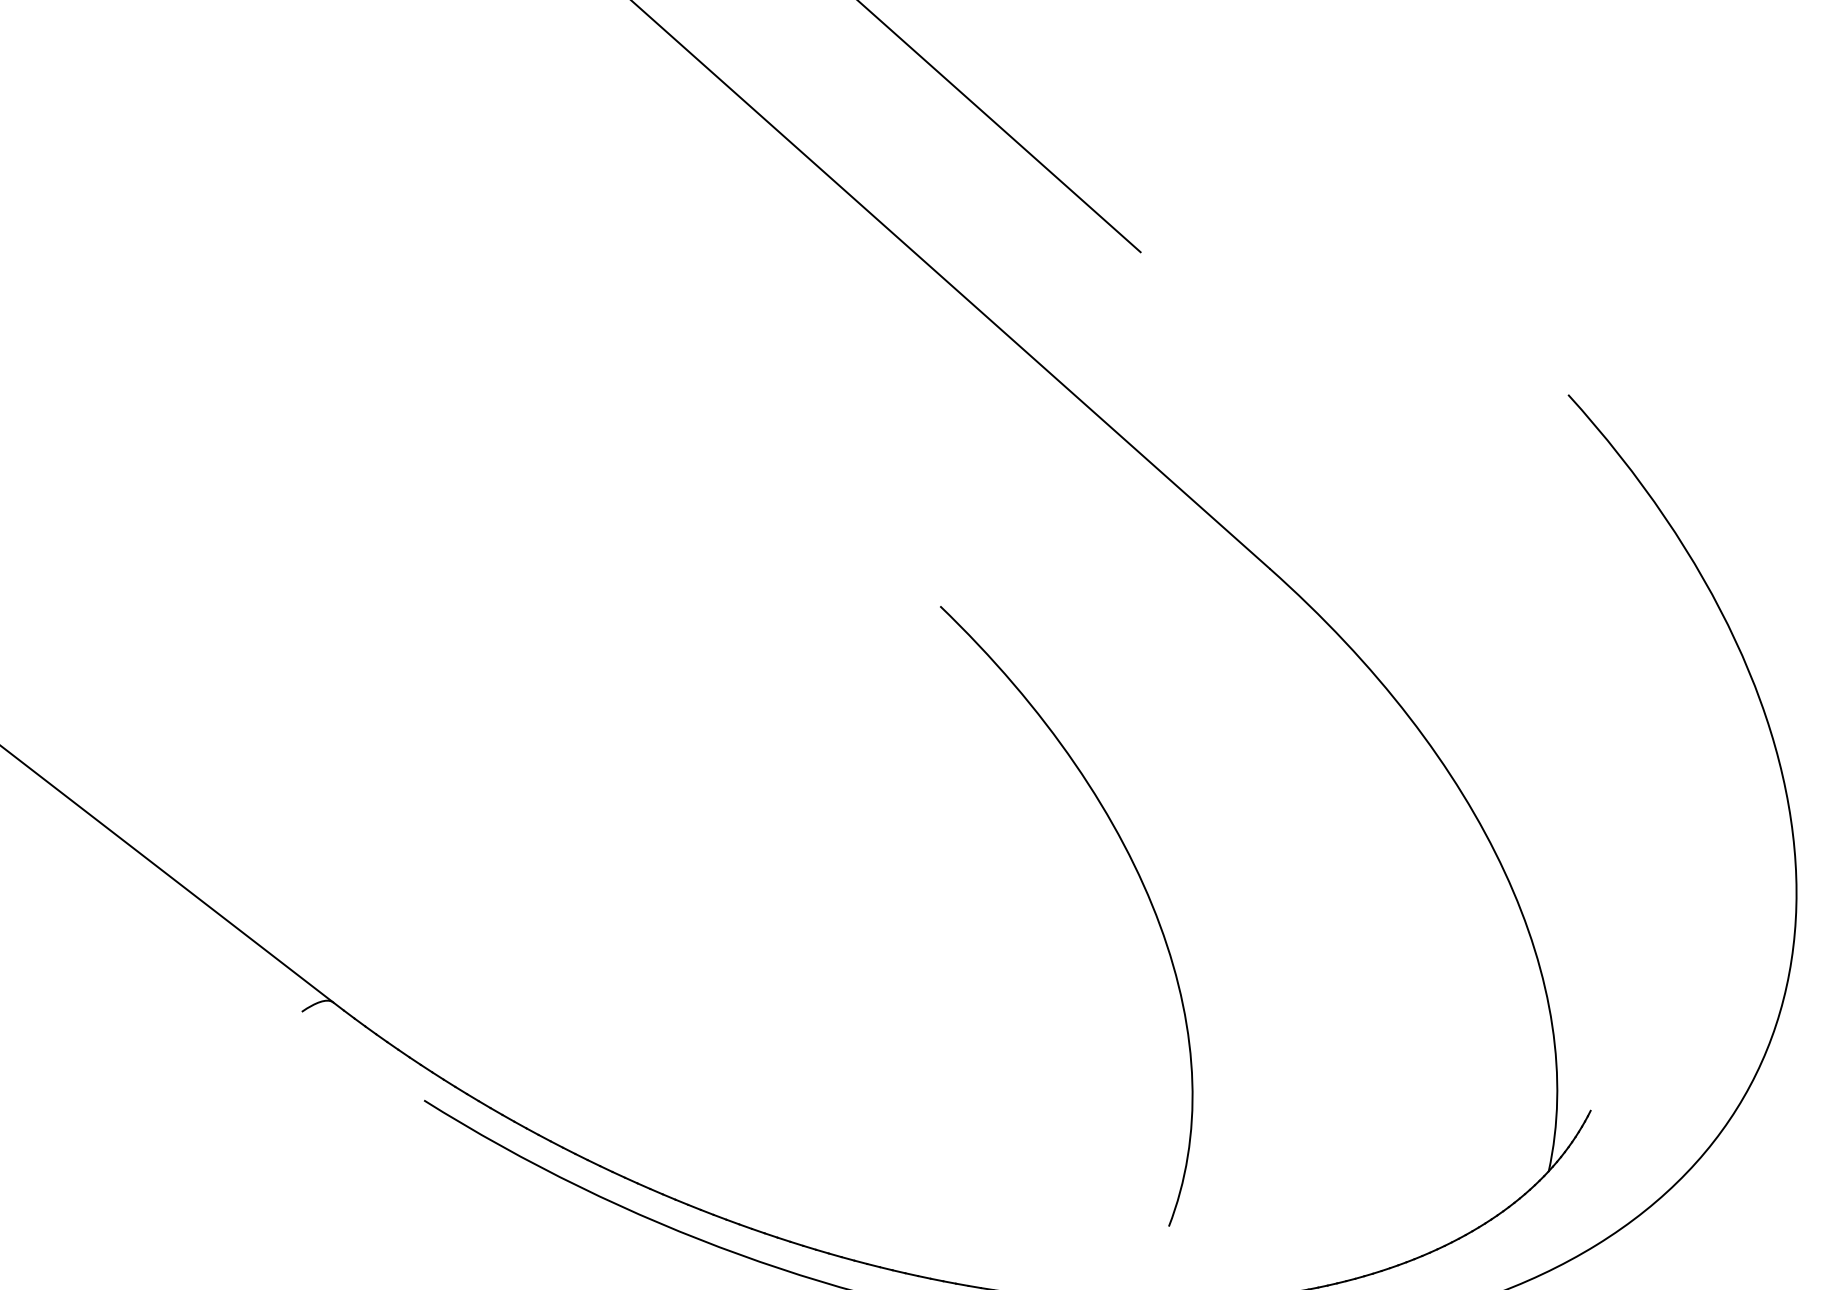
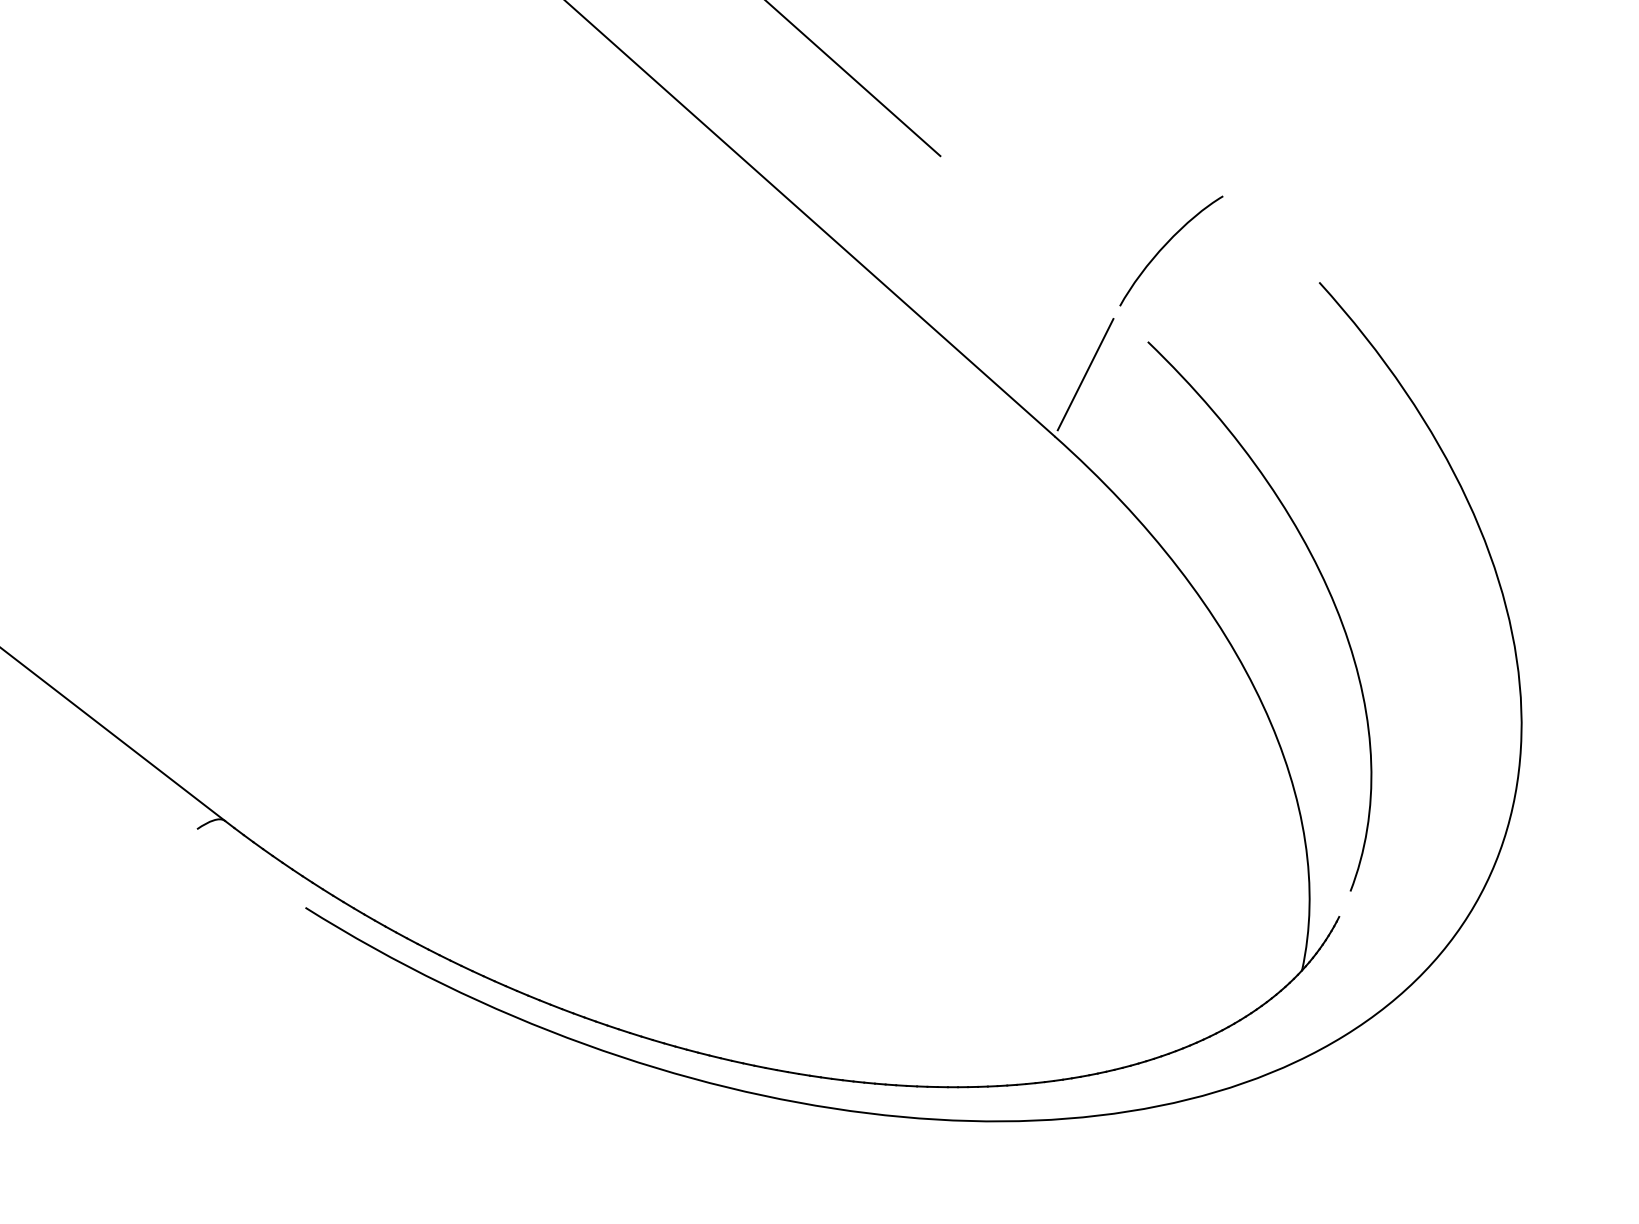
curve: (1395, 353) -> (1166, 245), added
line: (1304, 498) -> (1085, 374), added
curve: (1141, 884) -> (1326, 588), moved

